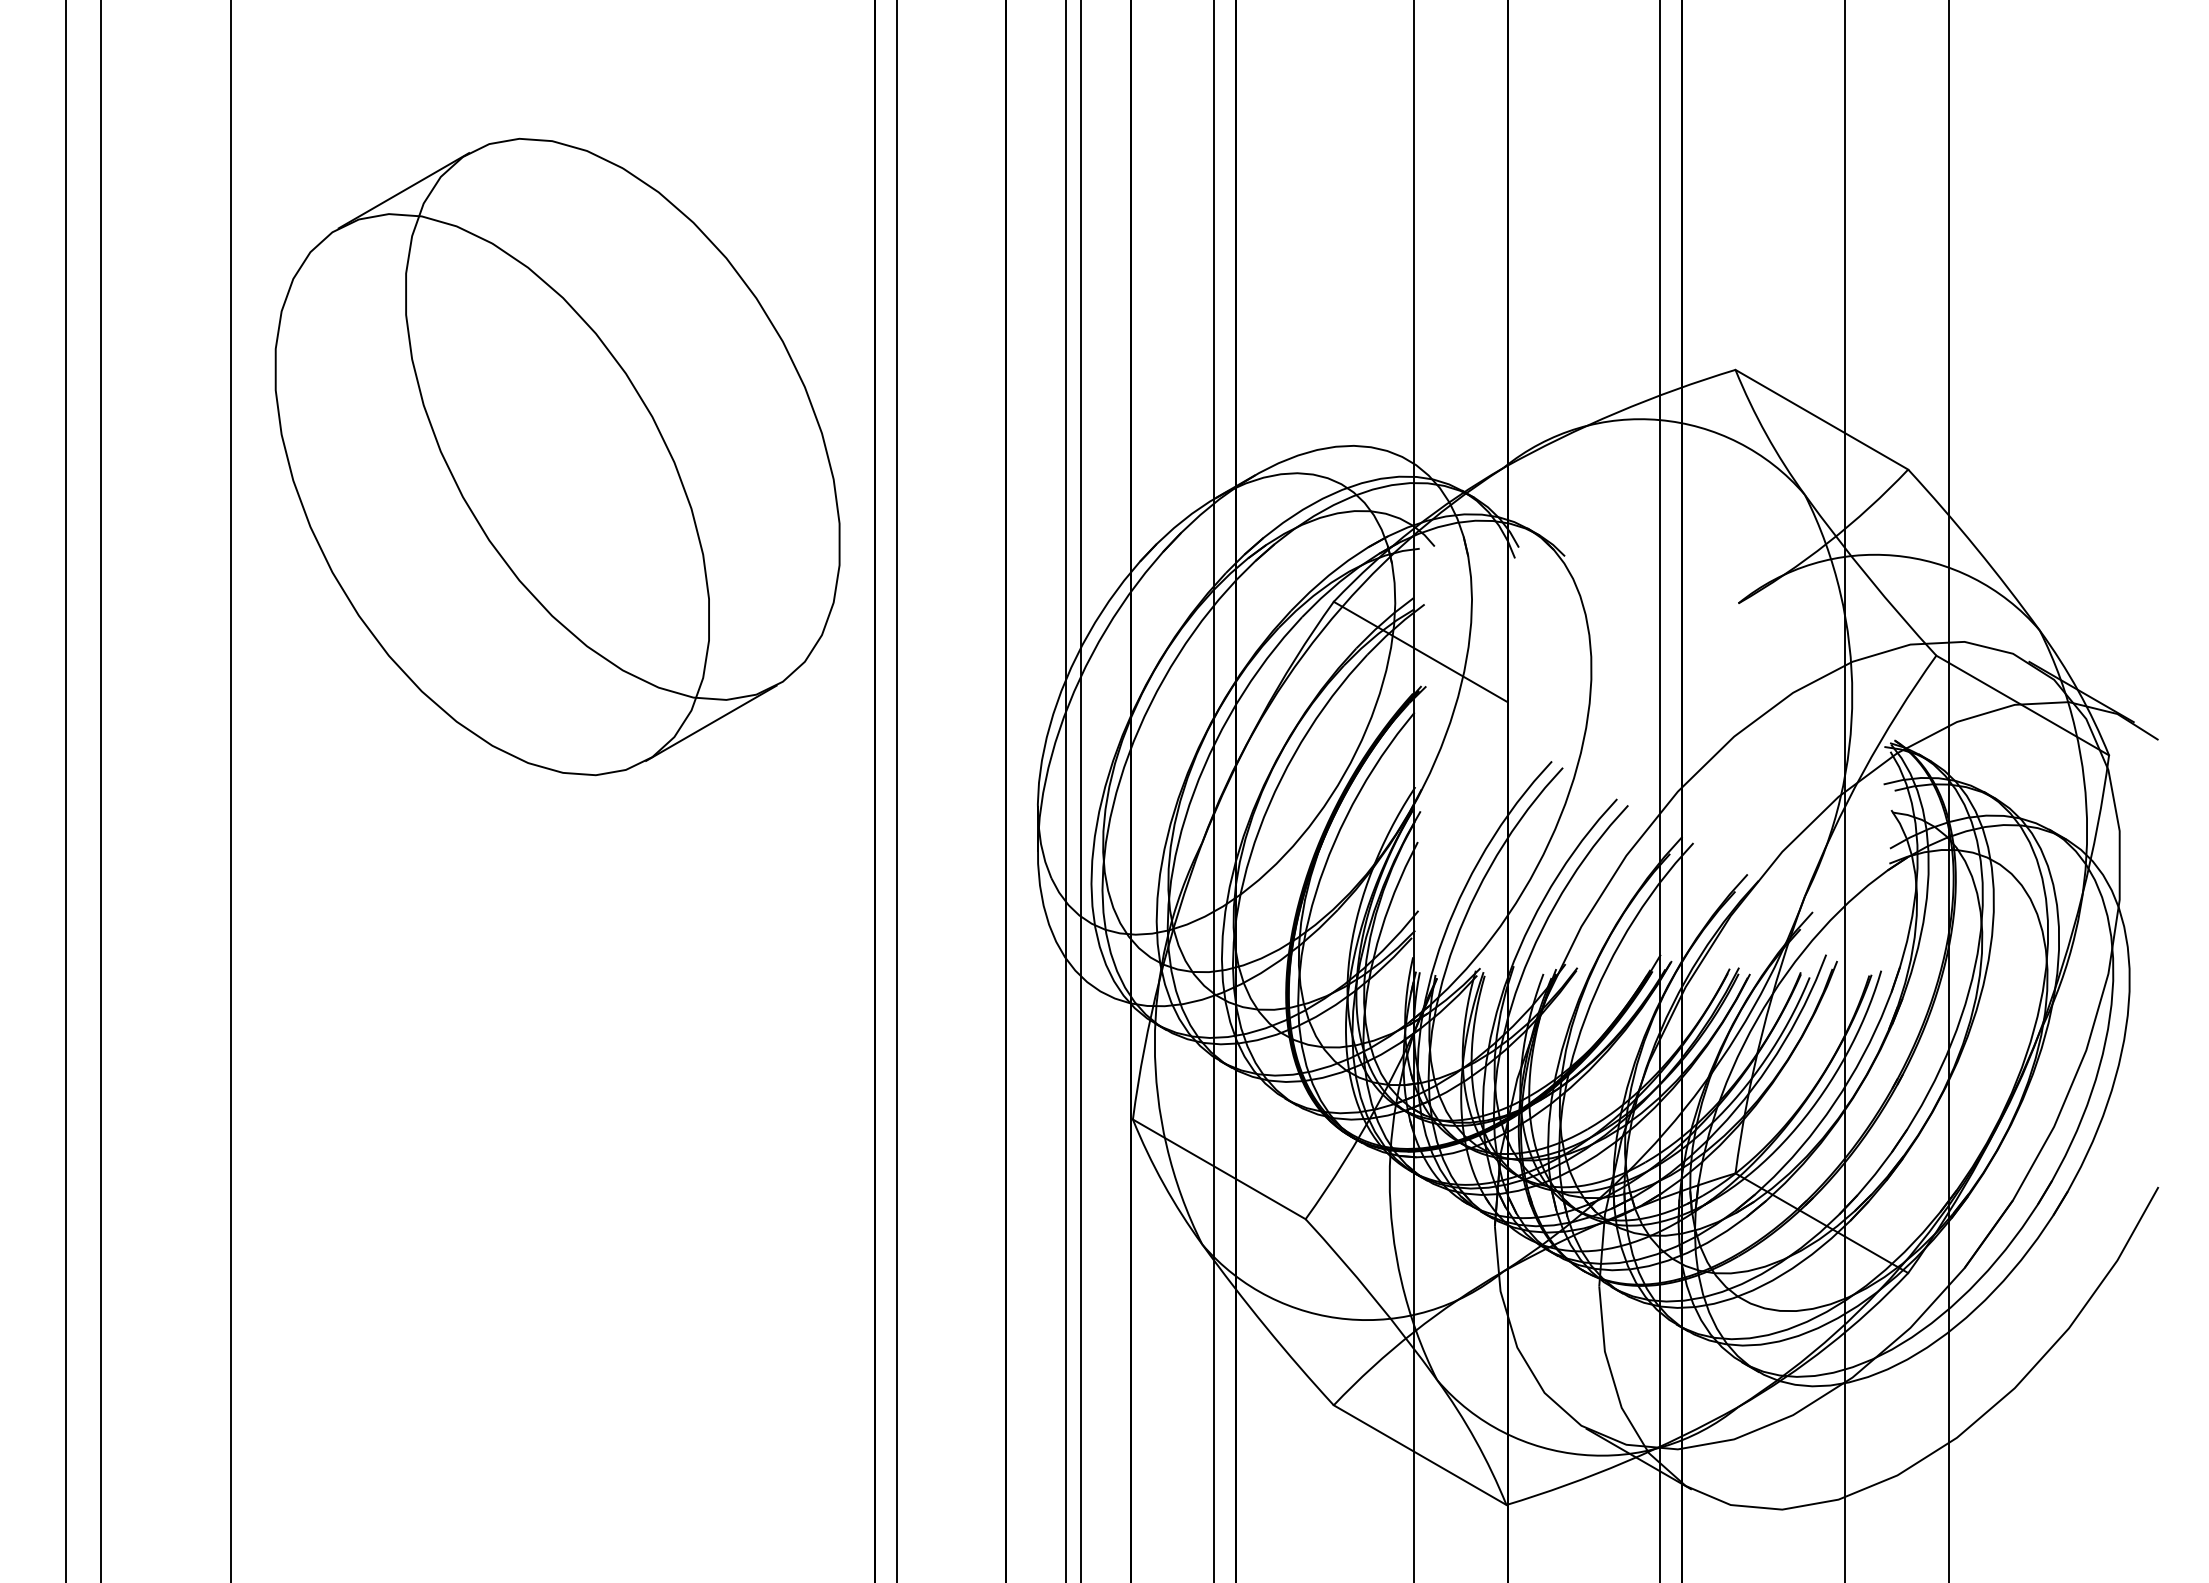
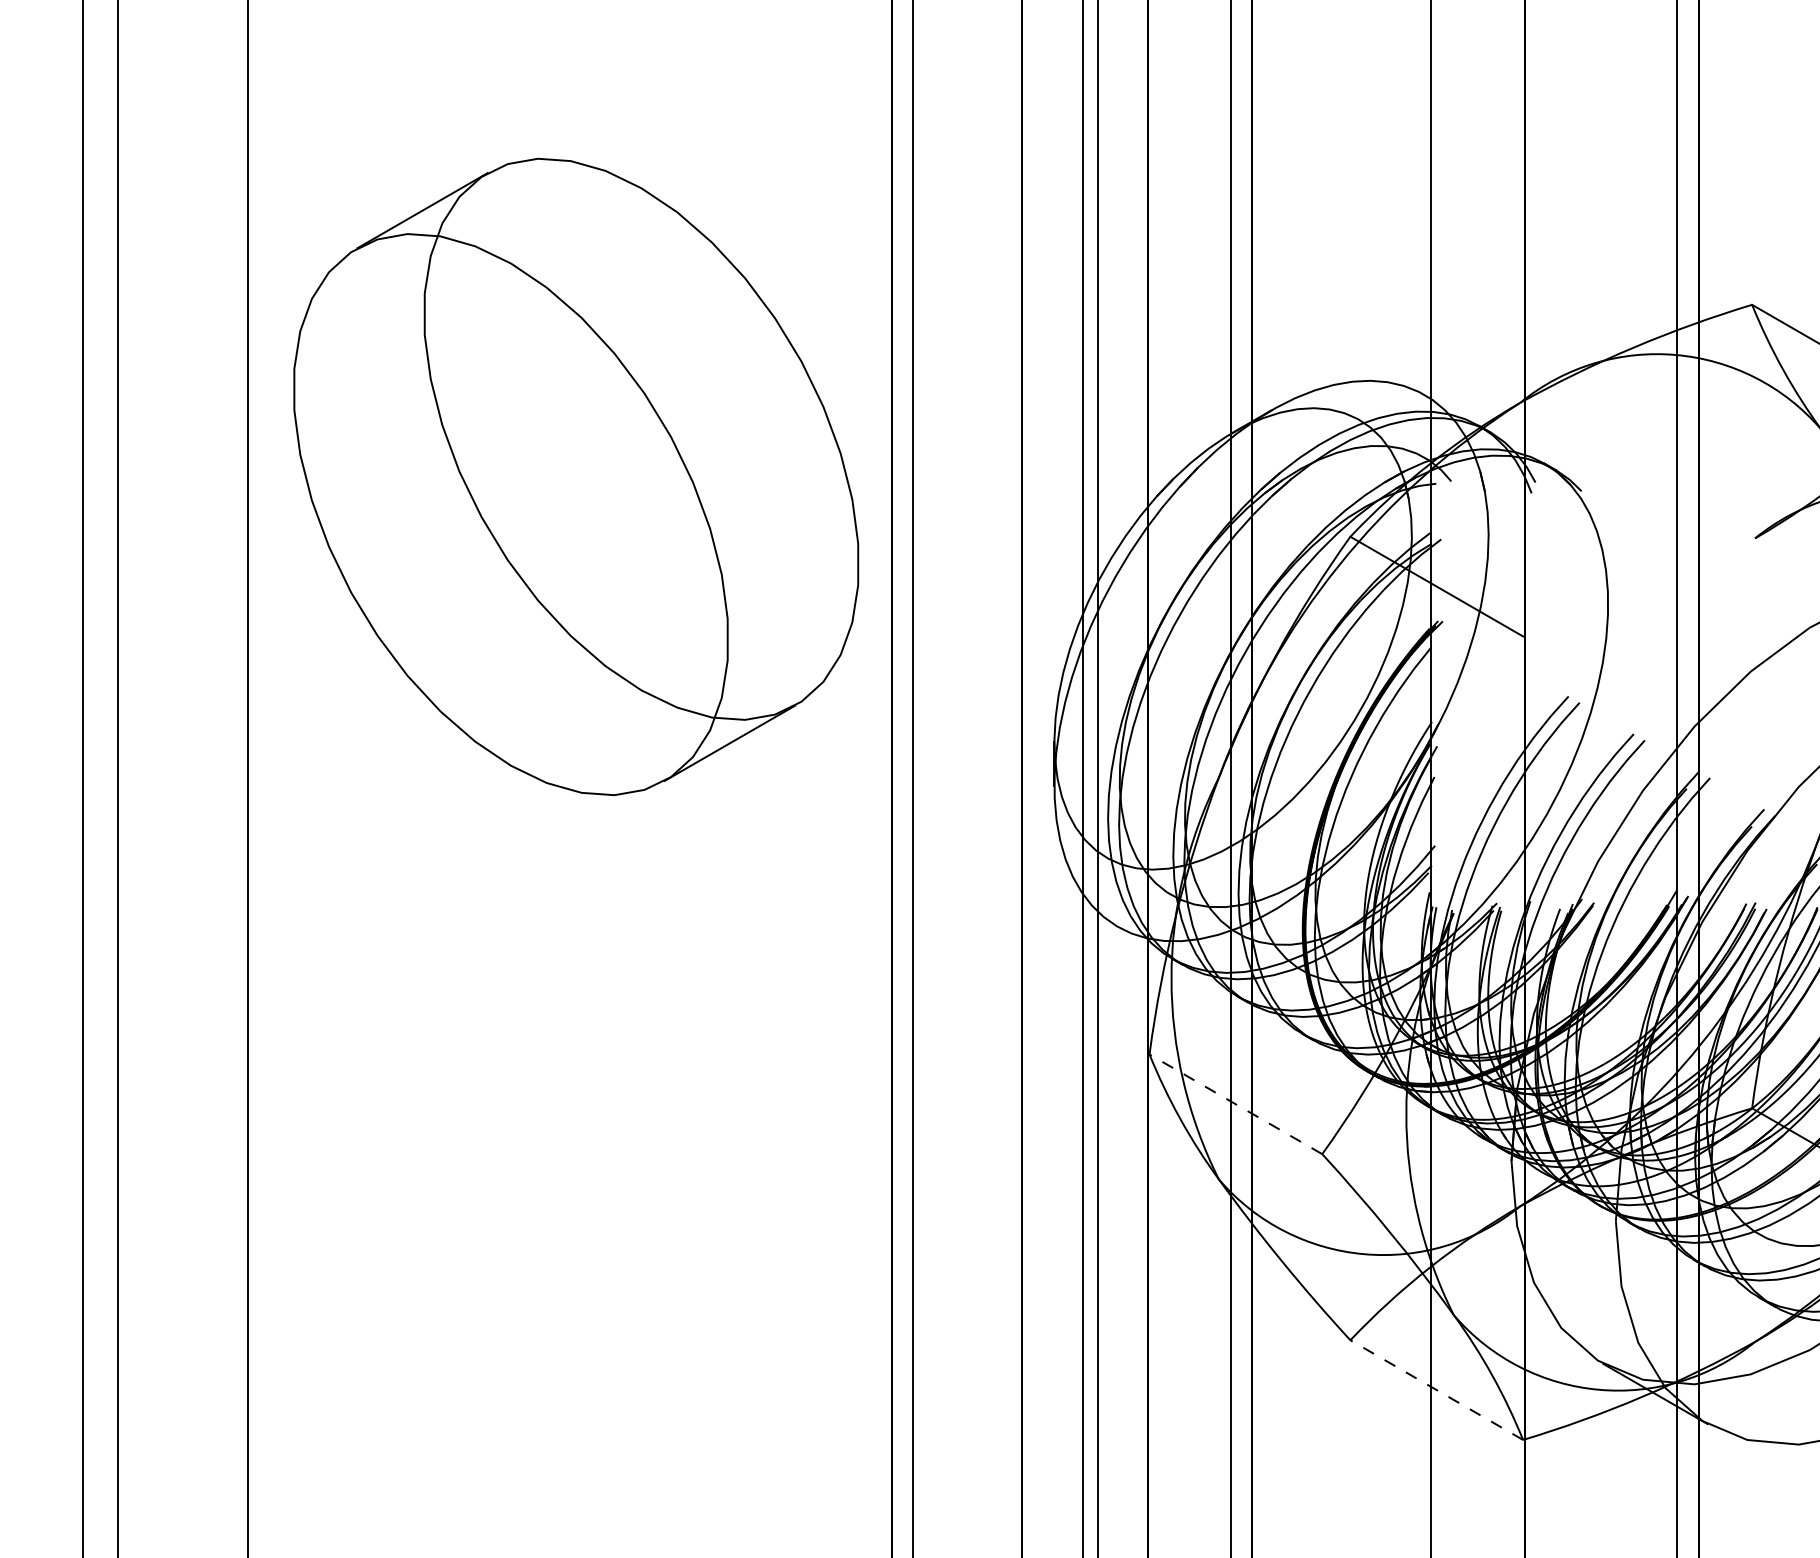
part: (557, 456) -> (576, 476), moved
line: (1219, 1169) -> (1236, 1104), solid -> dashed
line: (1420, 1455) -> (1437, 1390), solid -> dashed

